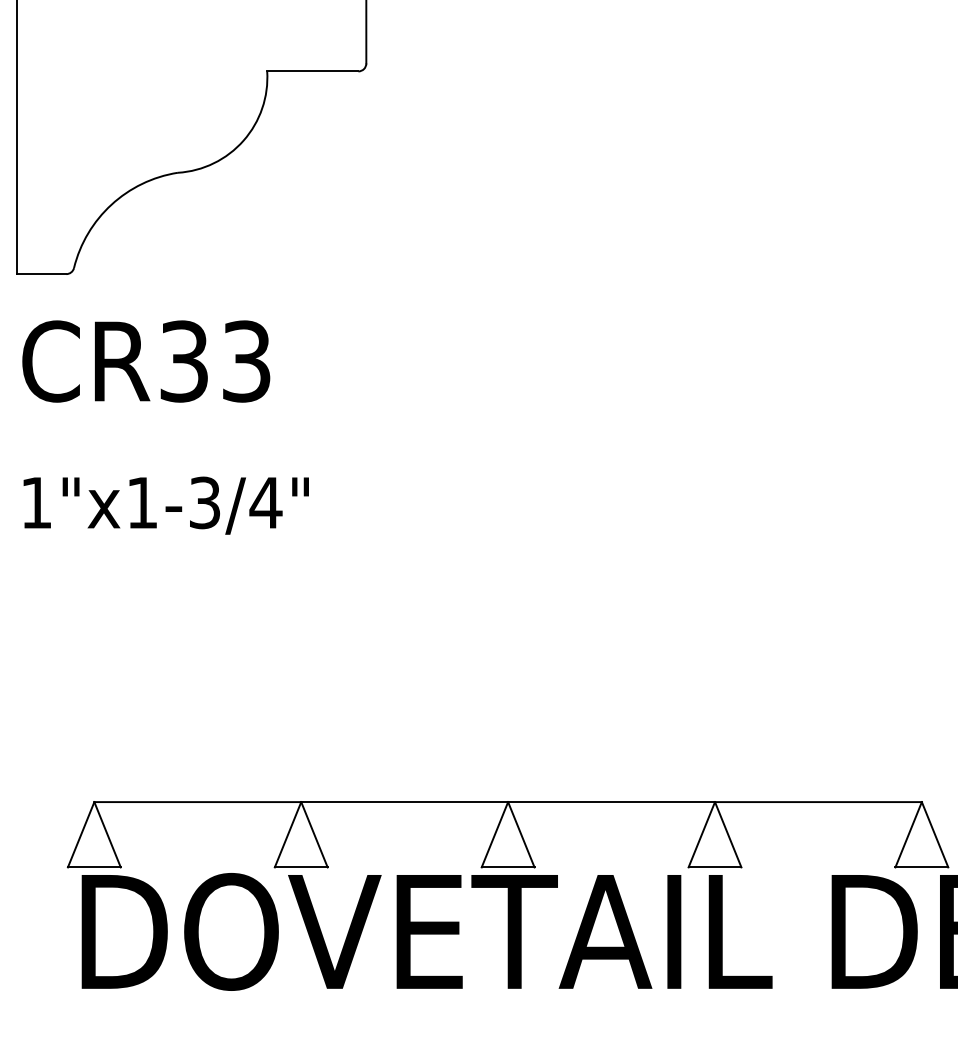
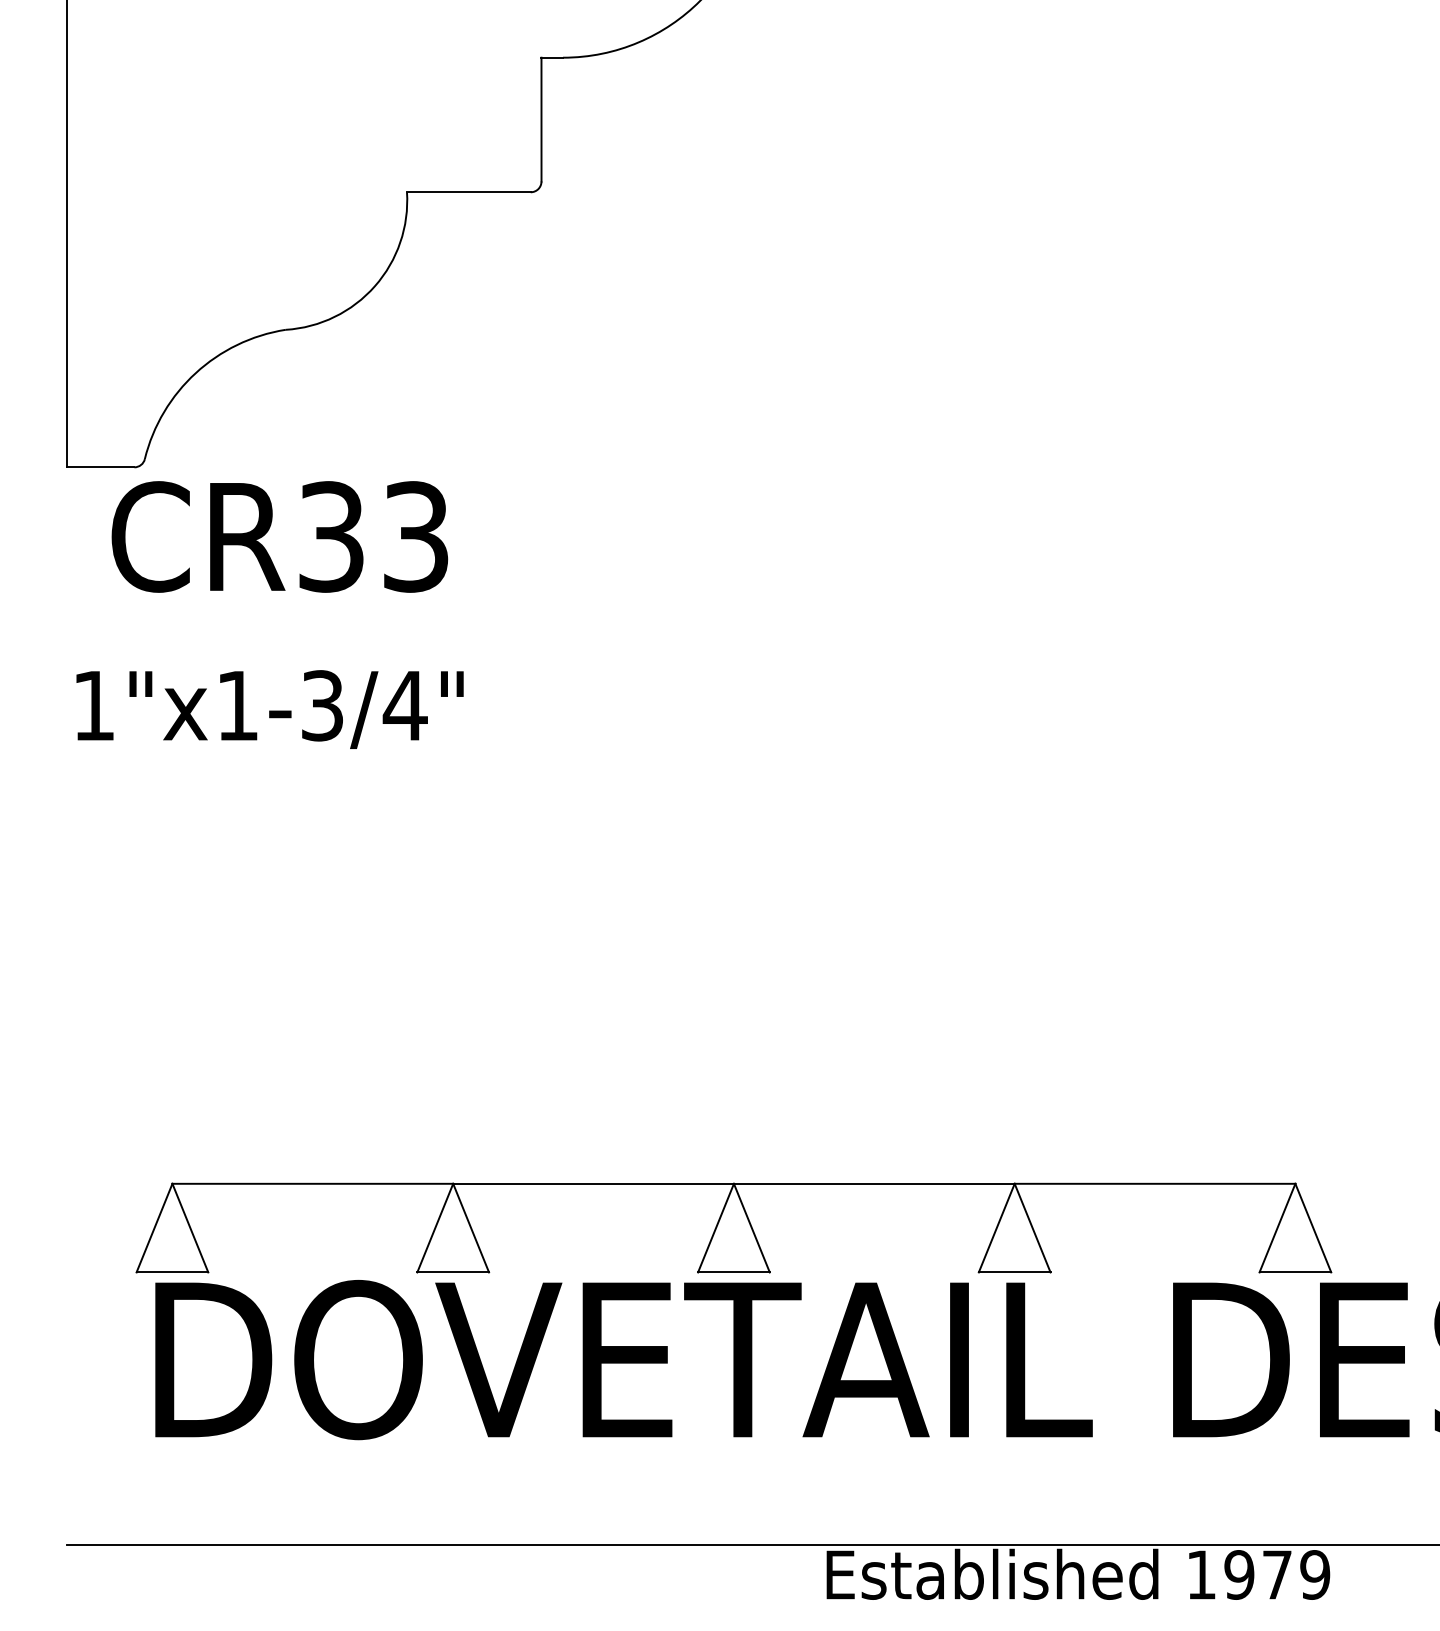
text: (145, 361) -> (279, 536), moved
text: (165, 505) -> (269, 709), moved

